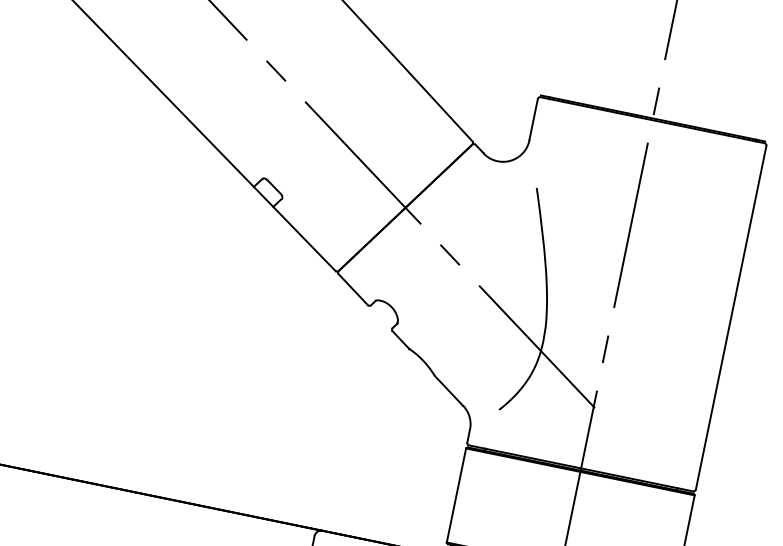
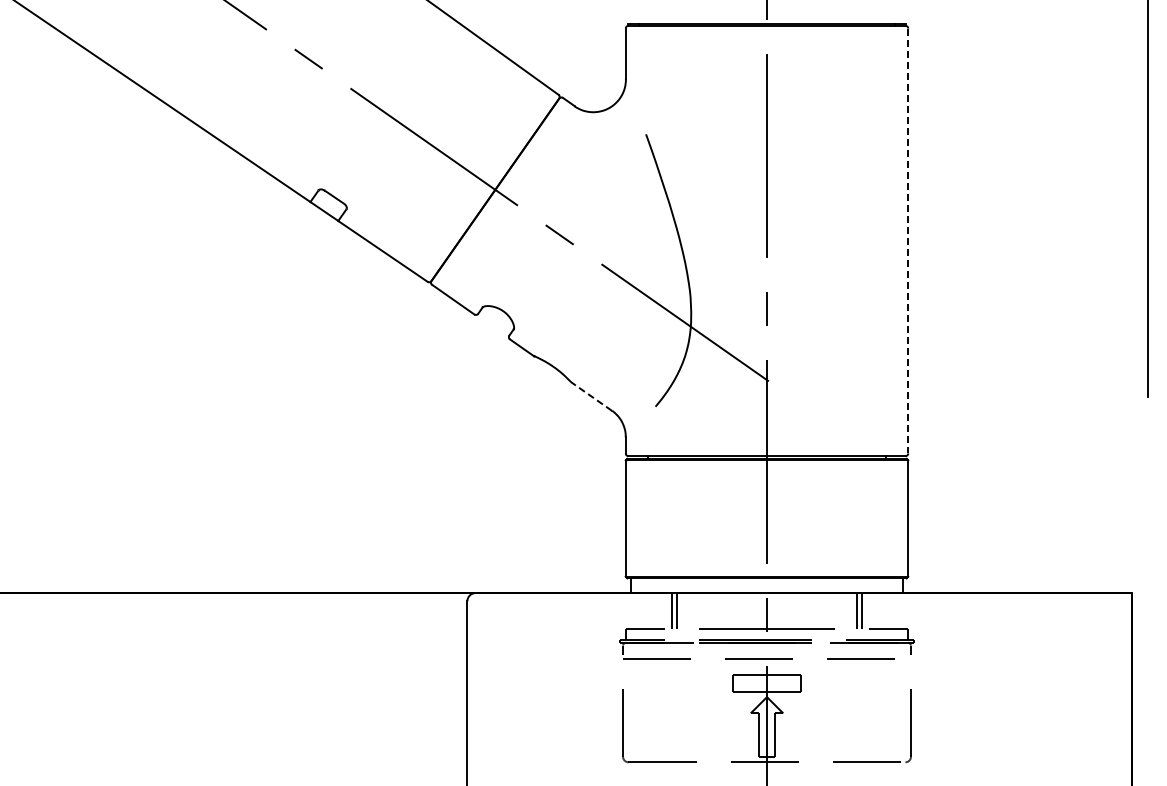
line: (731, 318) -> (908, 241), solid -> dashed
line: (449, 390) -> (591, 396), solid -> dashed

